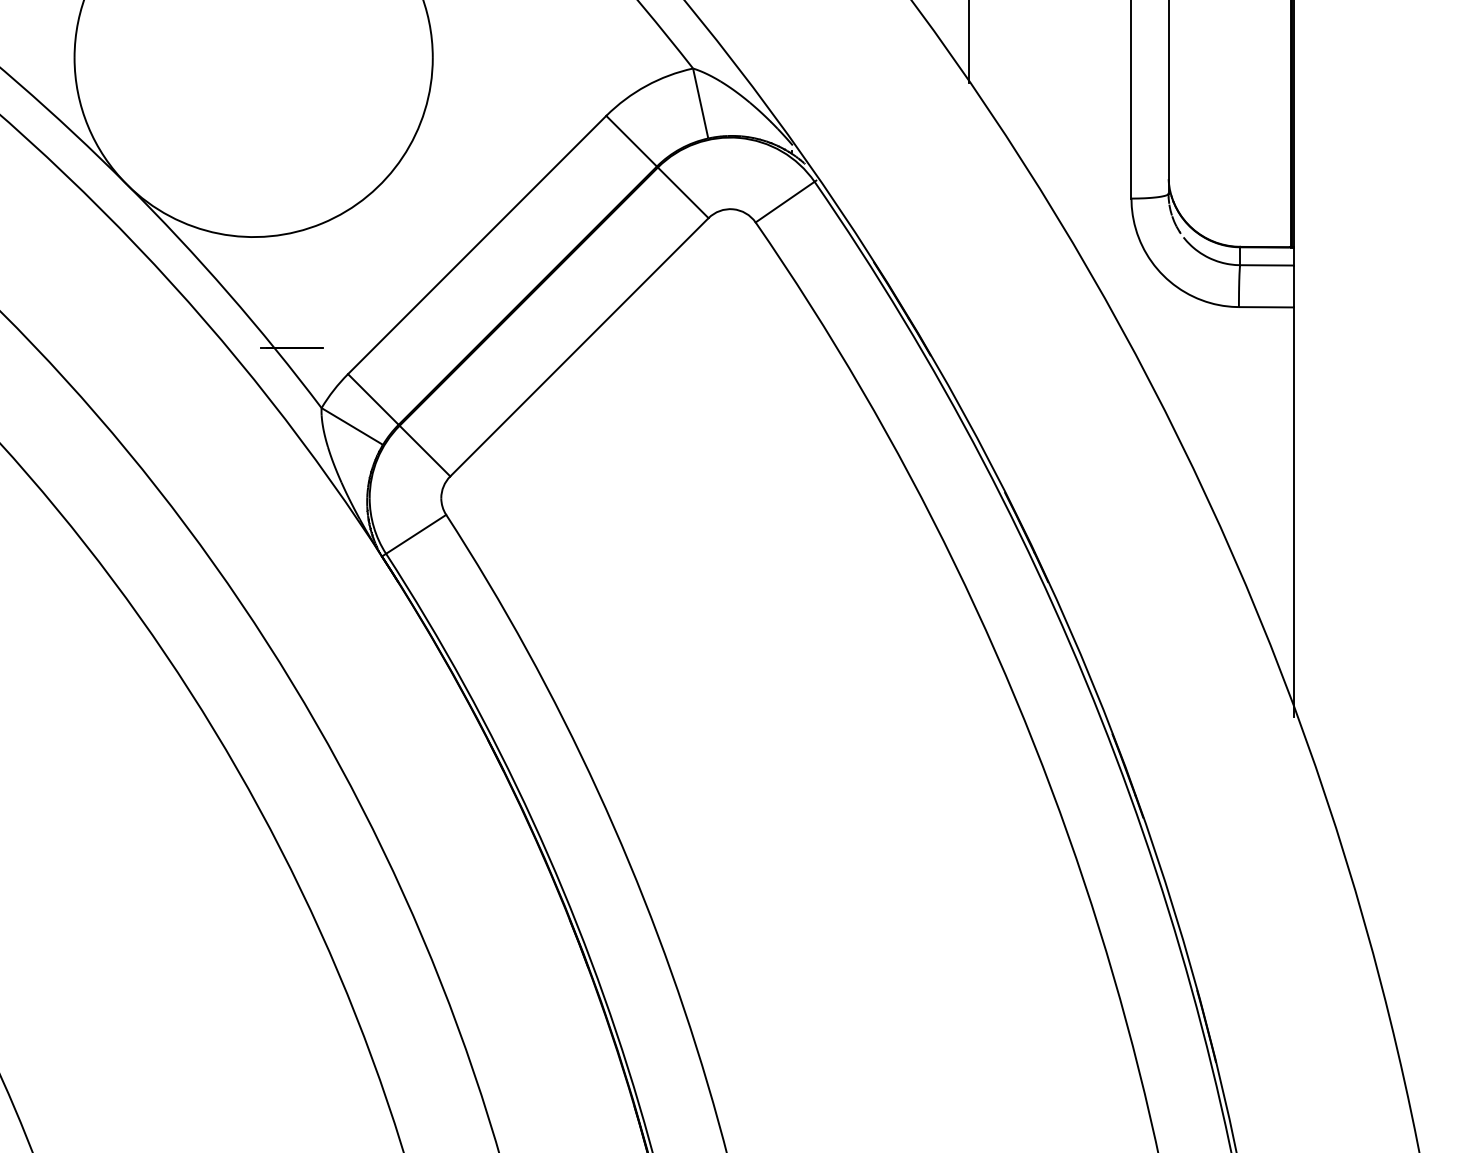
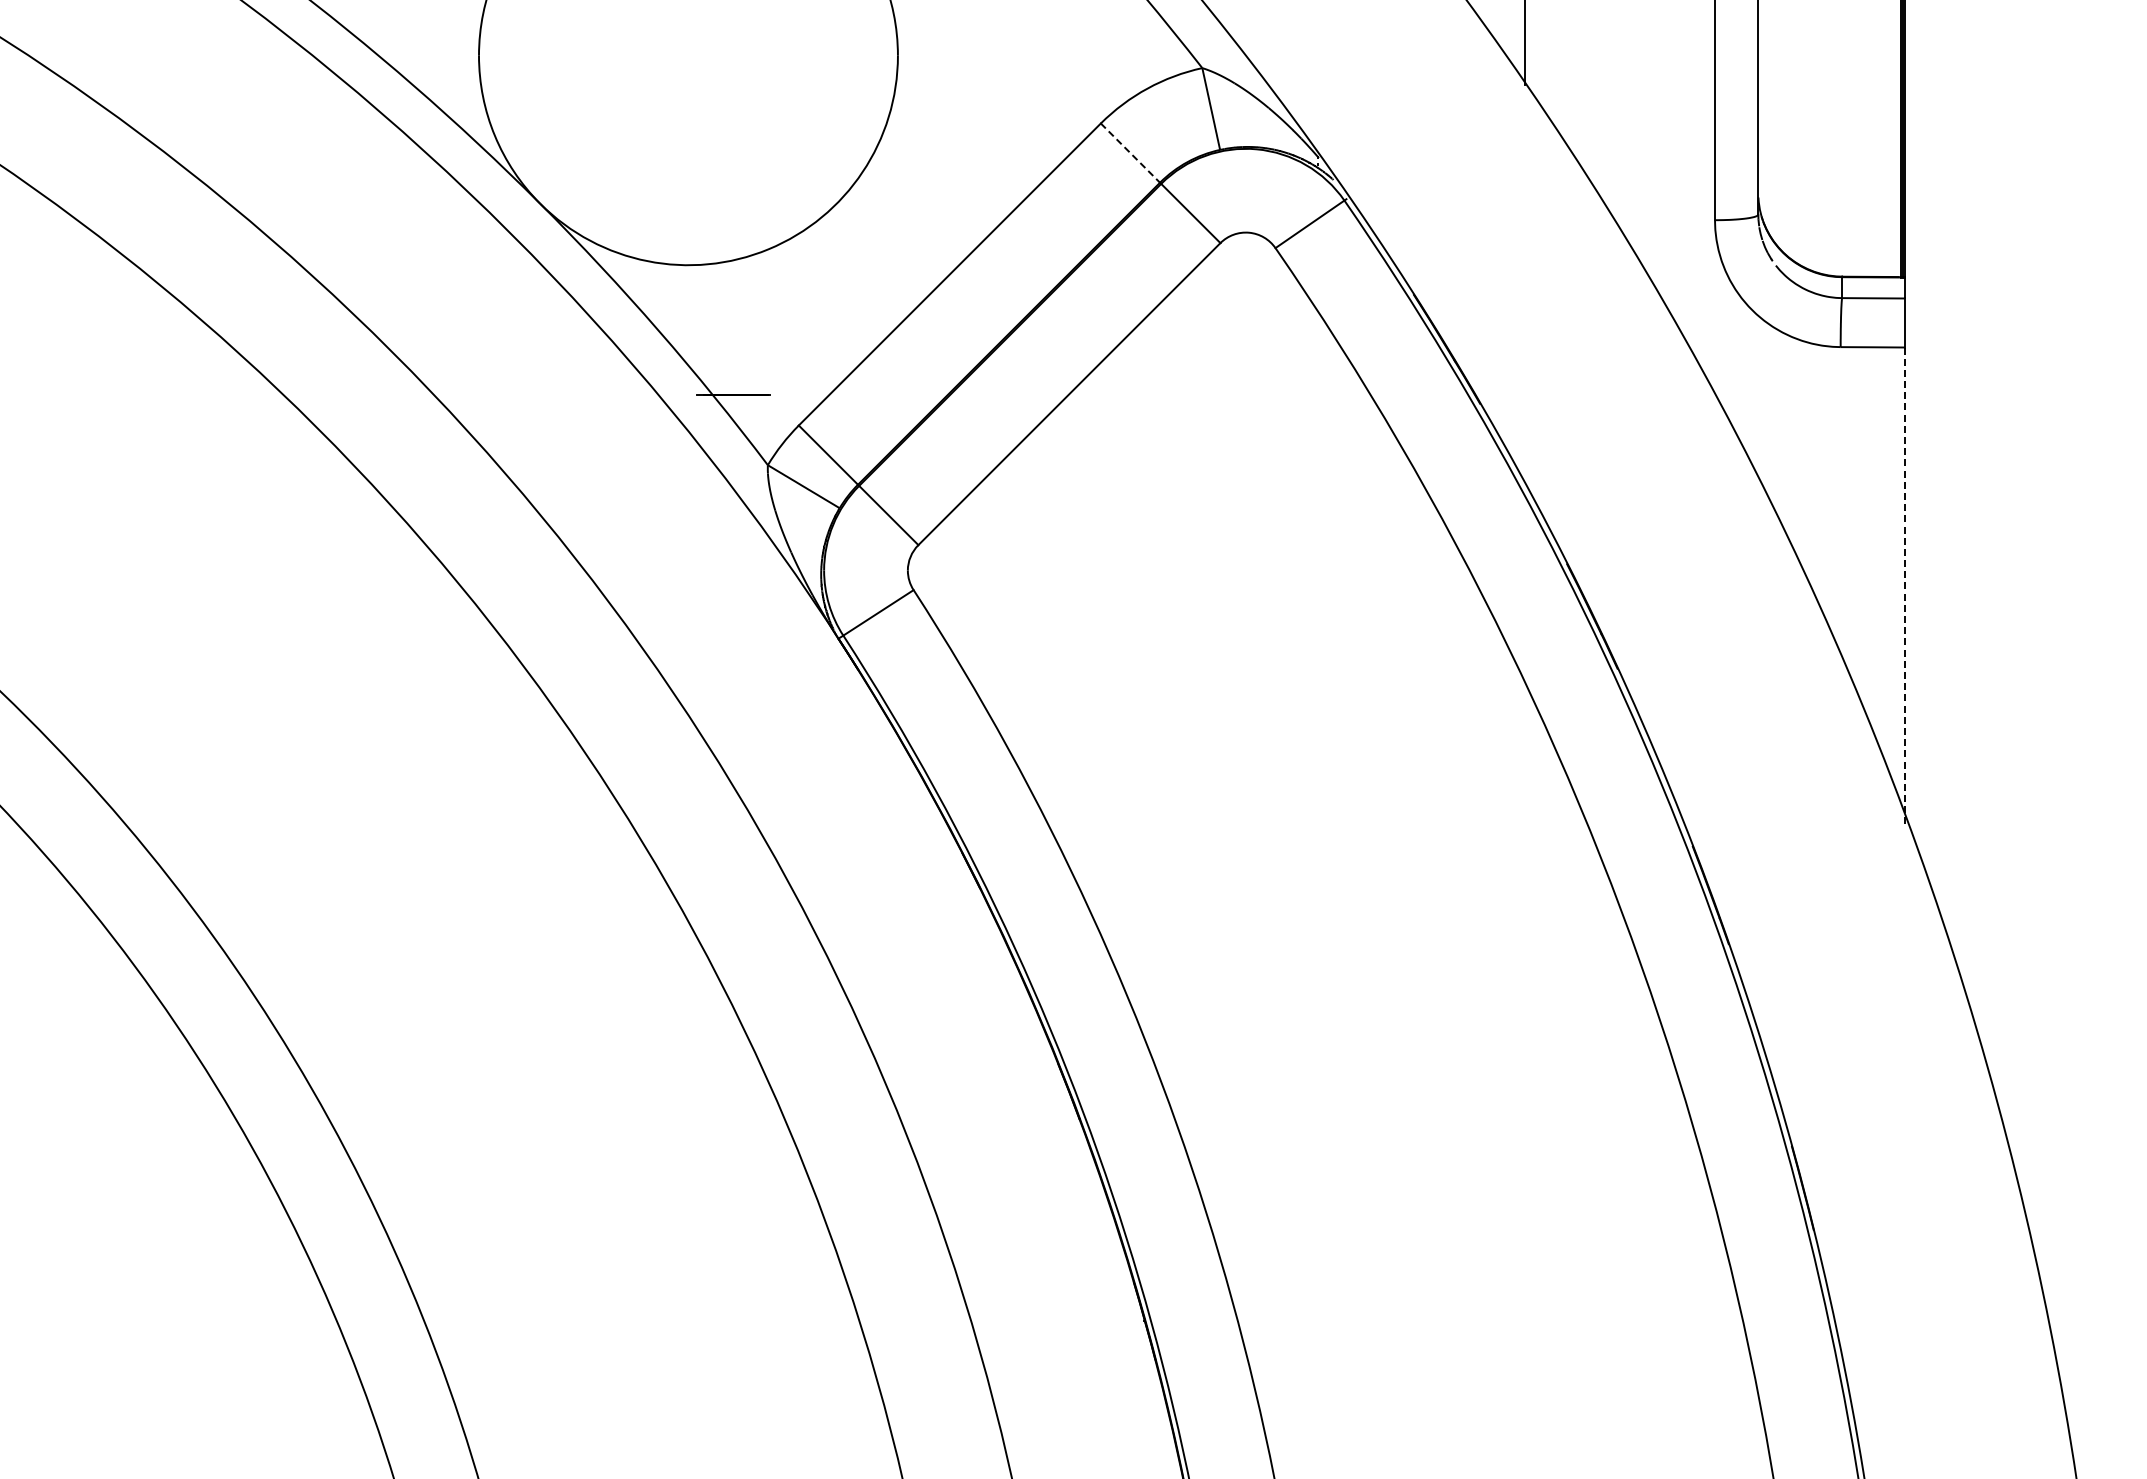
line: (631, 141) -> (1130, 153), solid -> dashed
line: (1293, 512) -> (1904, 587), solid -> dashed

